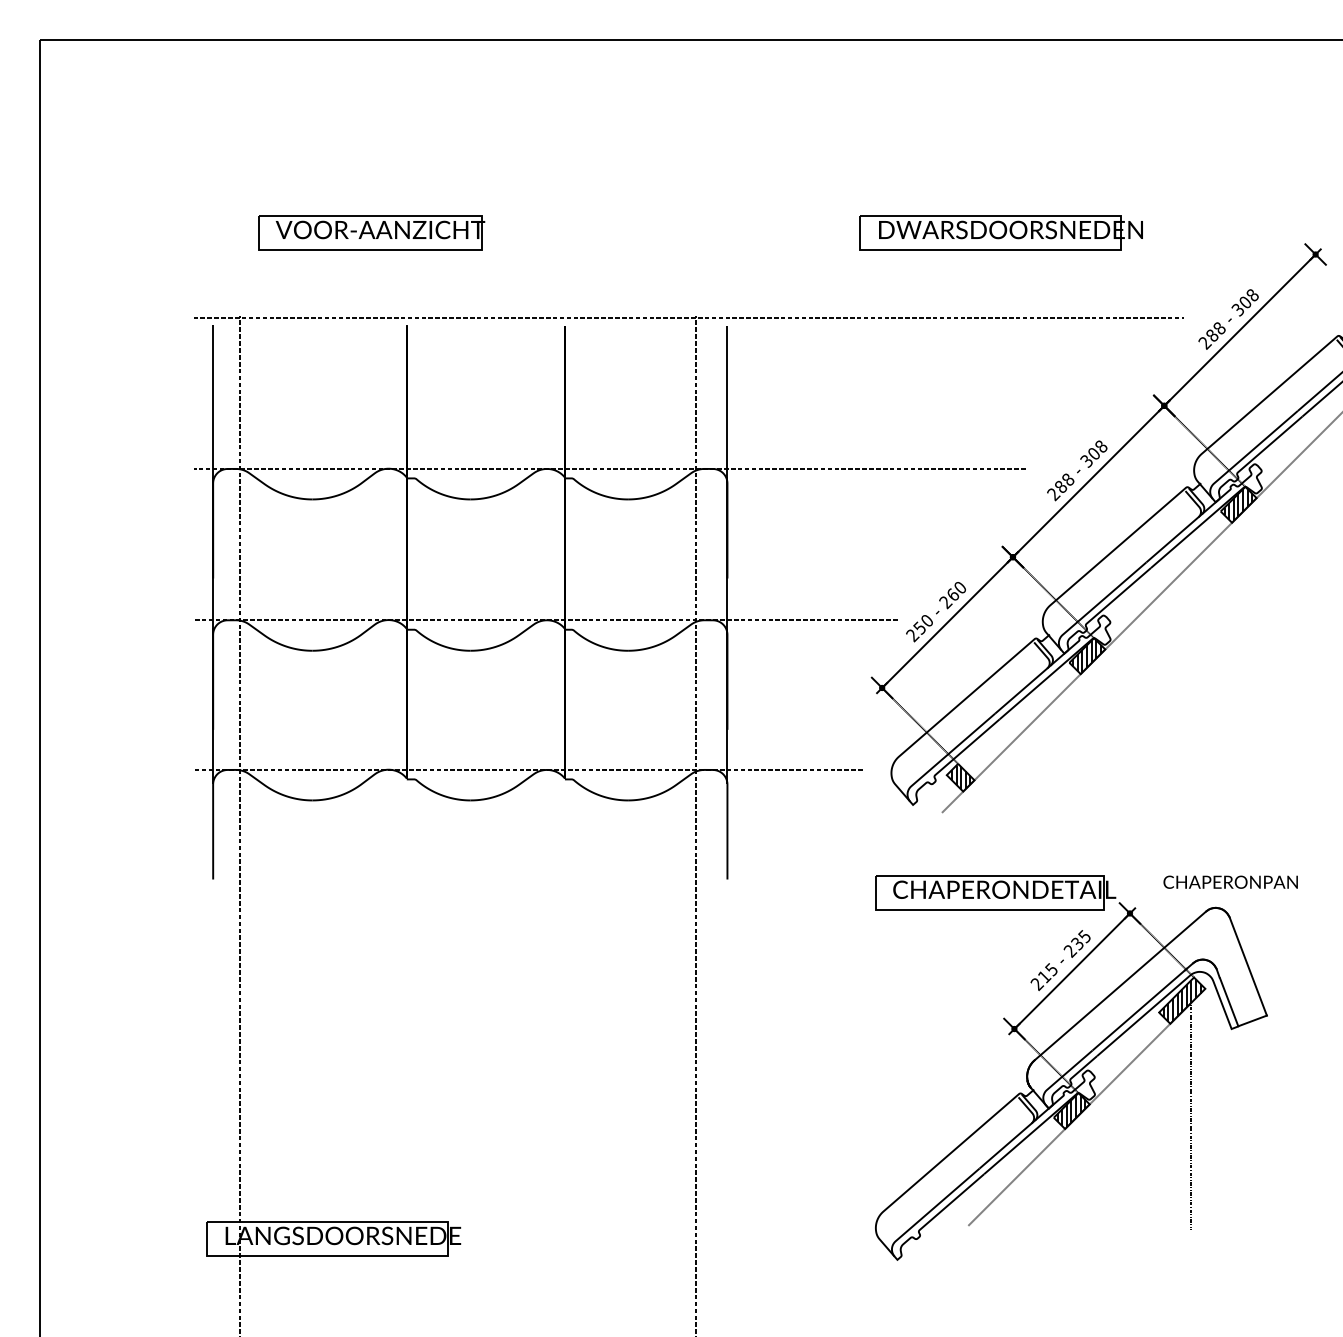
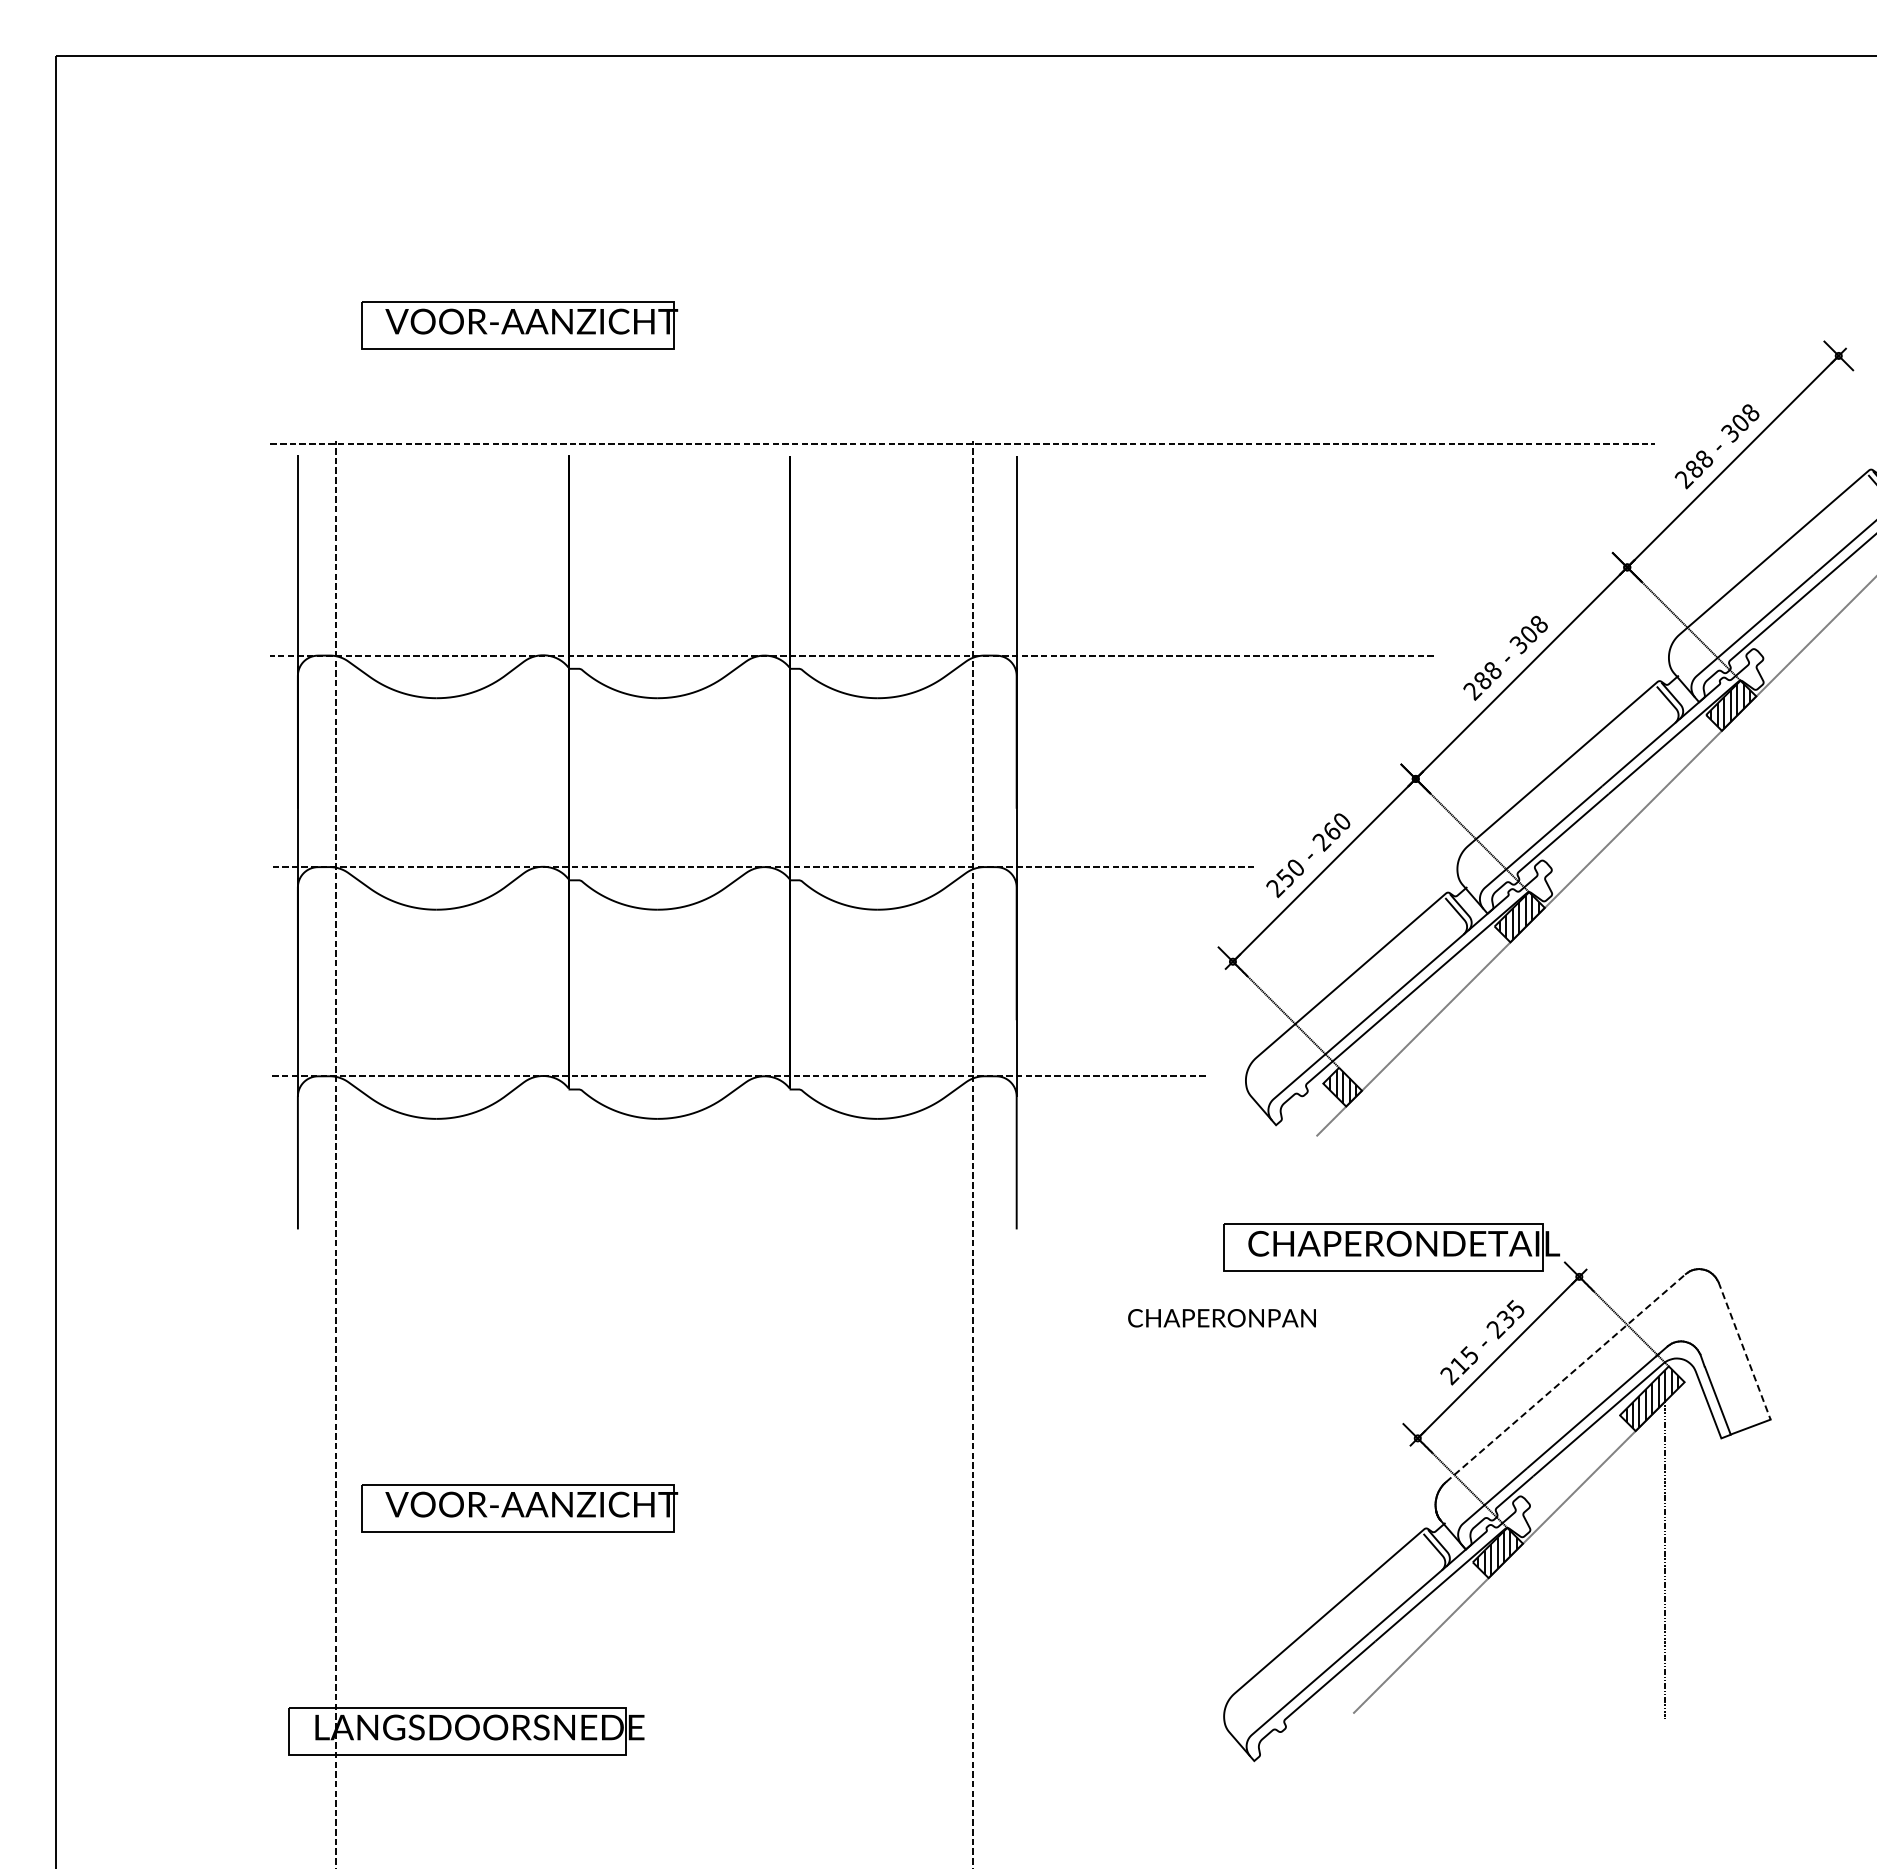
part: (1001, 232) -> (1399, 325), removed
text: (1230, 882) -> (1221, 1318), moved
line: (1248, 966) -> (1744, 1350), solid -> dashed
line: (1120, 986) -> (1565, 1378), solid -> dashed
part: (371, 1079) -> (519, 1508), added

